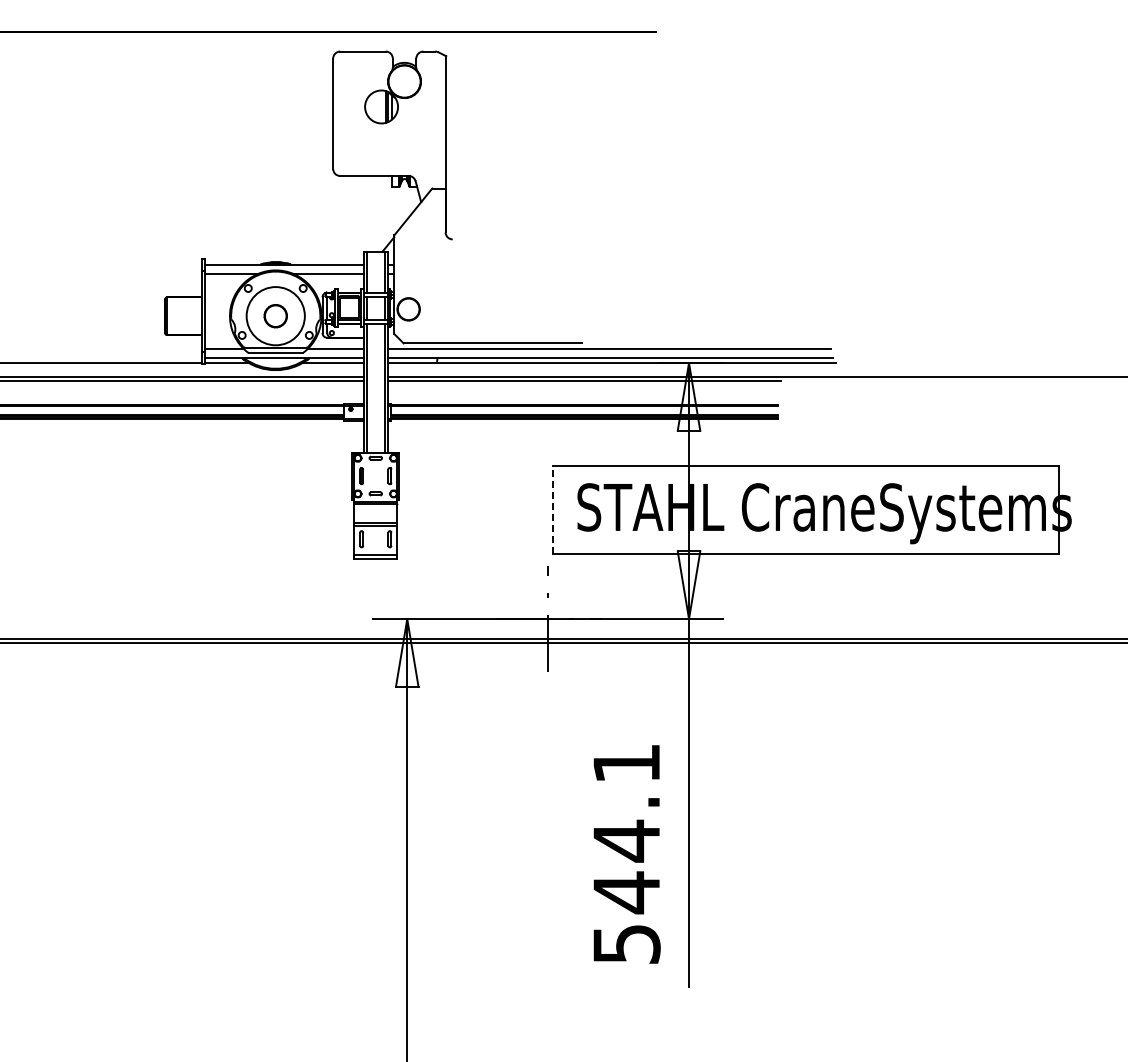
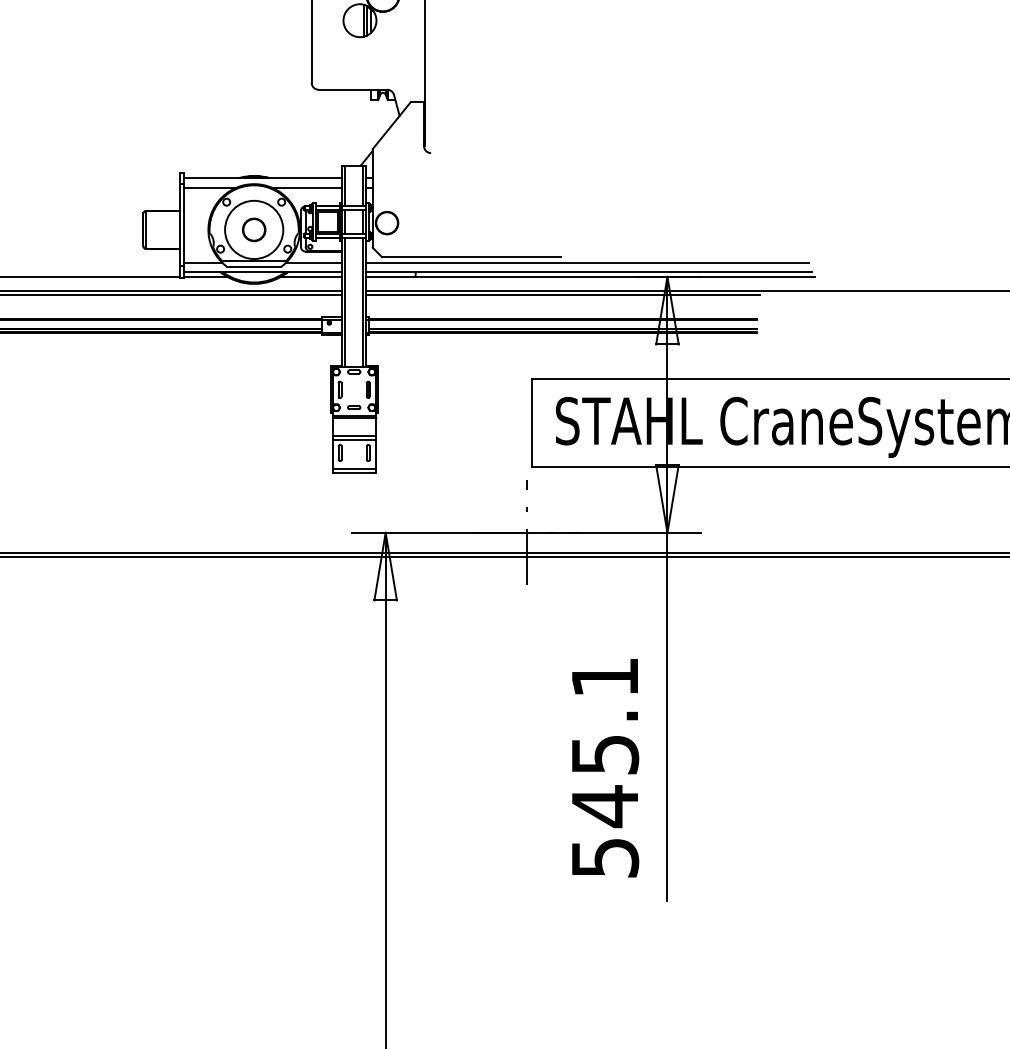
line: (553, 509) -> (531, 423), dashed -> solid
text: (626, 840) -> (604, 754), 544.1 -> 545.1

